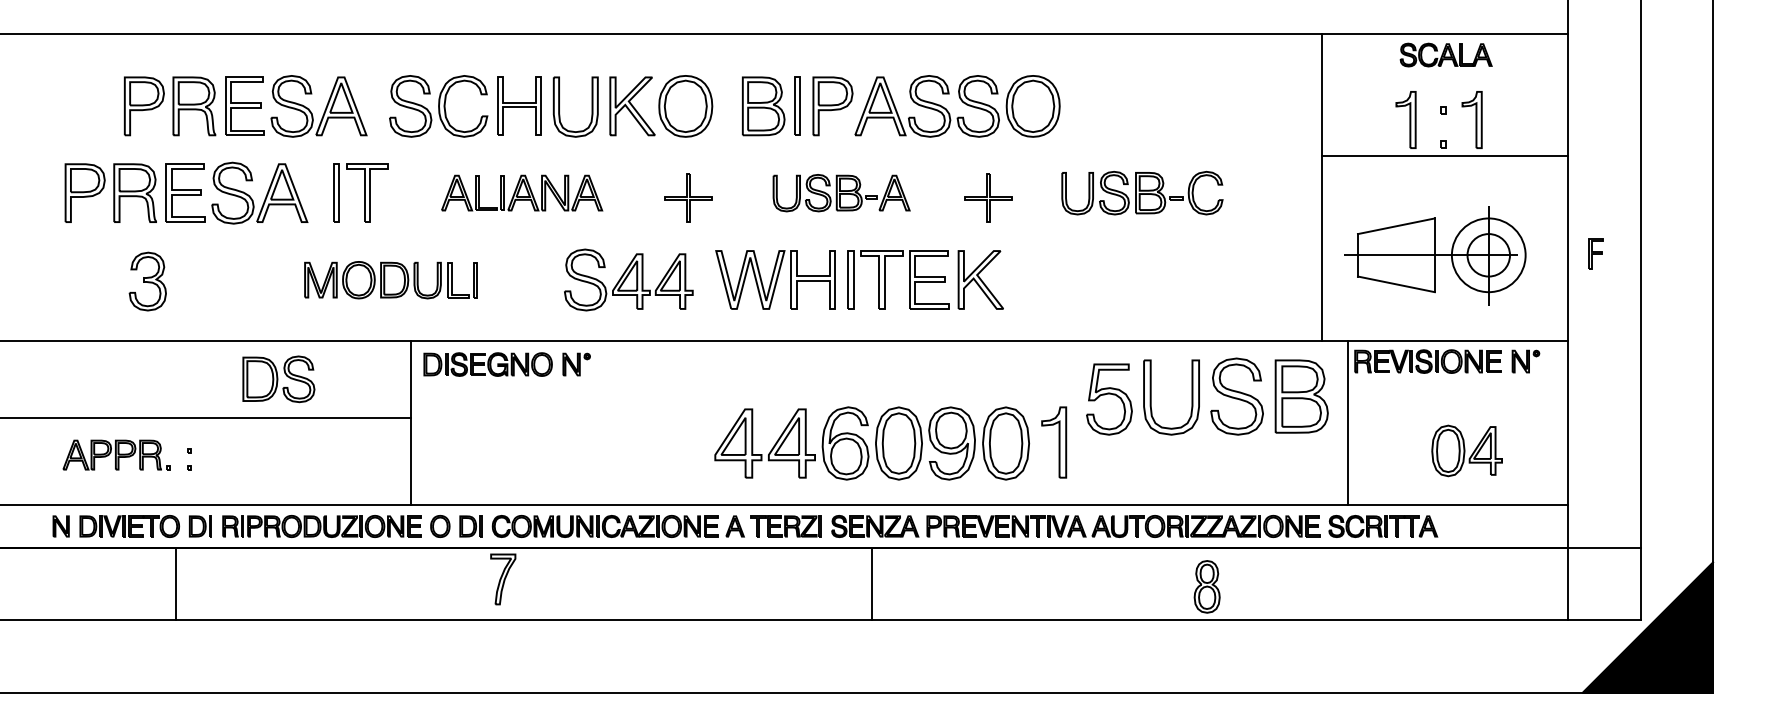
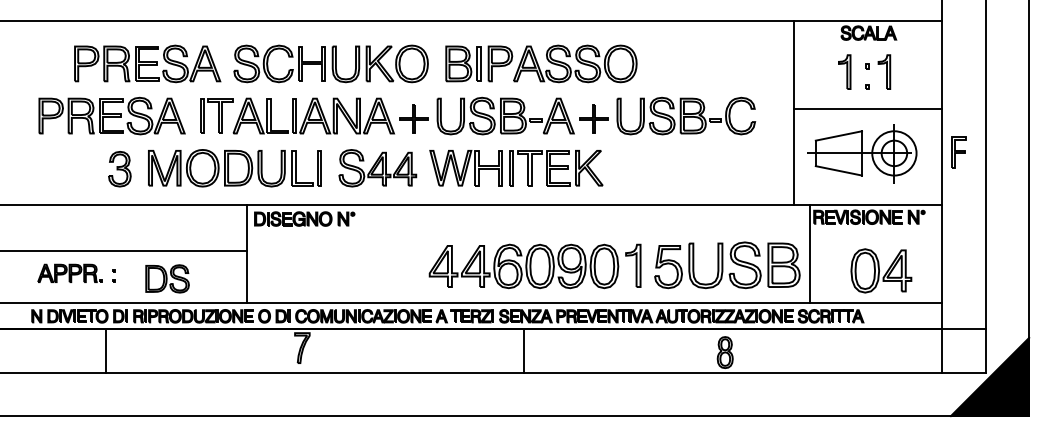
line: (1445, 155) -> (868, 108), moved
part: (521, 192) -> (313, 115), size x1.67
part: (841, 192) -> (505, 115), size x1.67
part: (1142, 192) -> (686, 115), size x1.43
part: (1595, 253) -> (958, 152), size x1.67
part: (390, 280) -> (234, 168), size x1.67
part: (147, 282) -> (119, 169), moved
part: (278, 378) -> (167, 278), moved
part: (1207, 396) -> (727, 265), moved
part: (1467, 450) -> (881, 270), size x1.43

